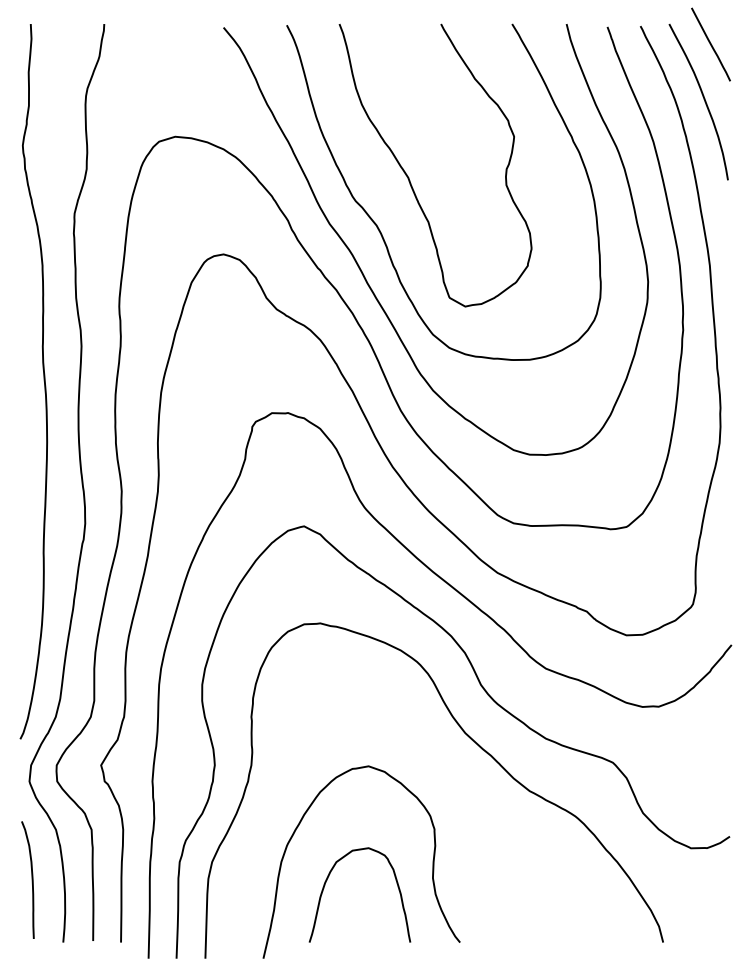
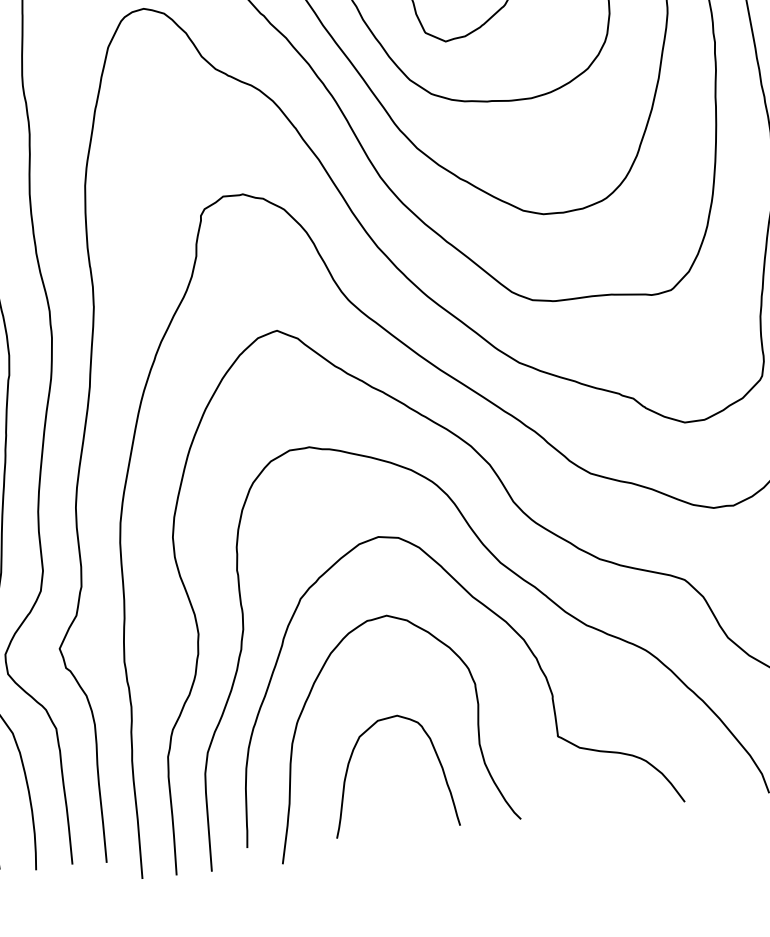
curve: (456, 775) -> (495, 615), added

